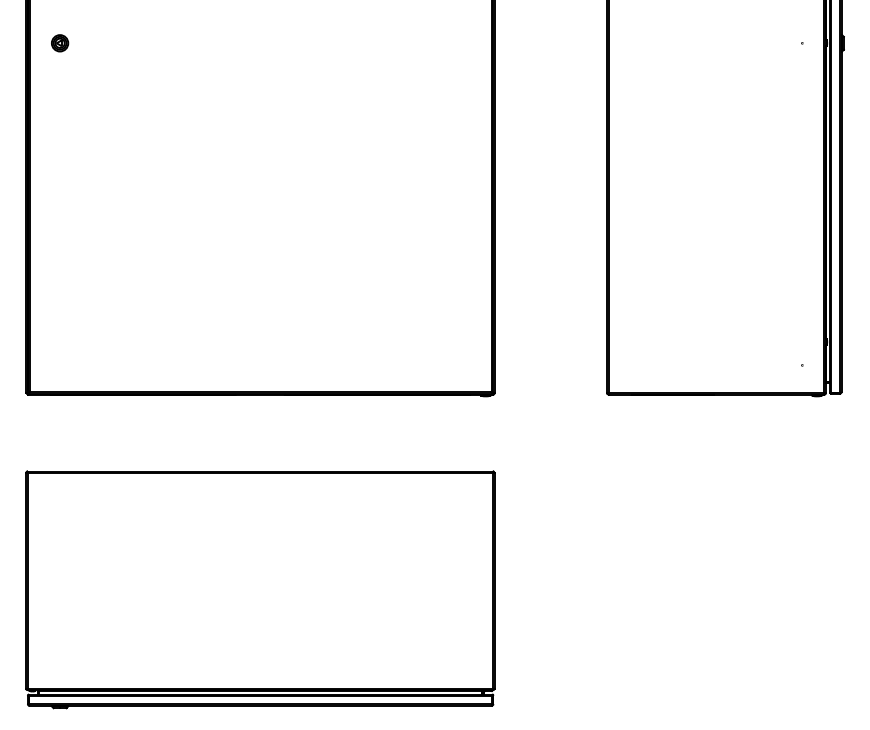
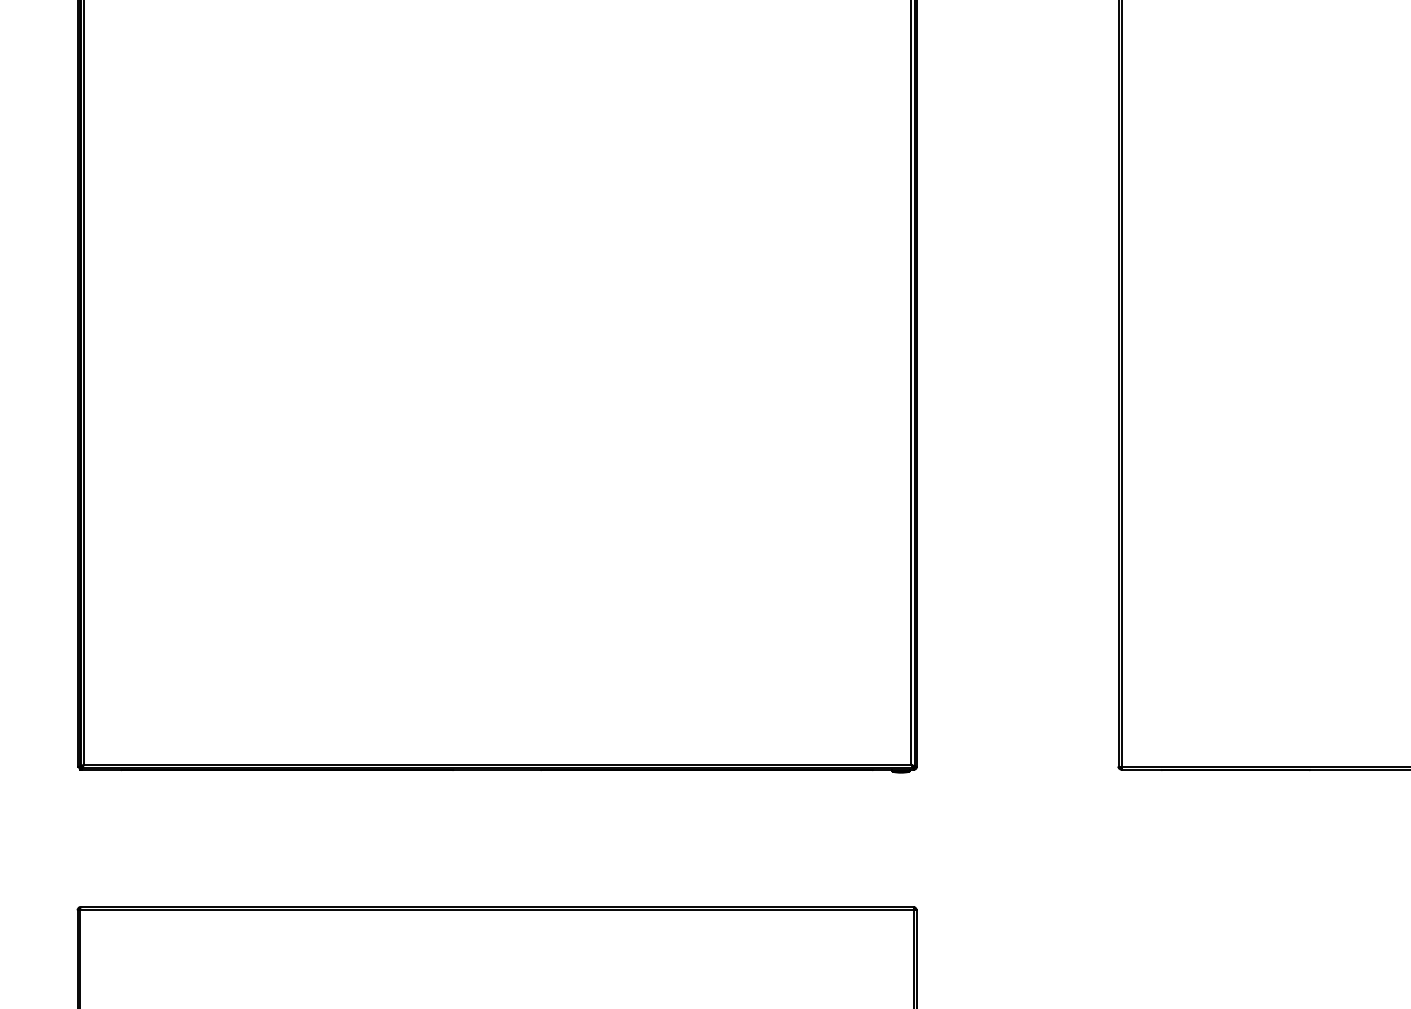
part: (60, 43) -> (139, 140), removed

